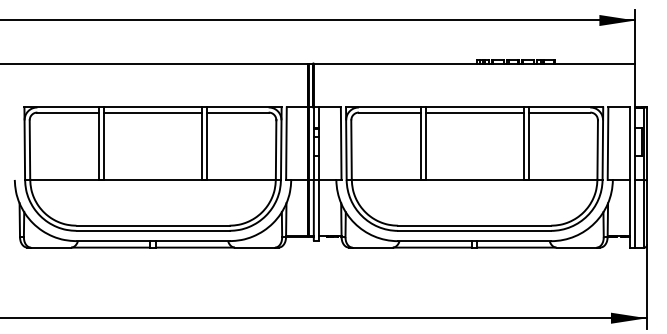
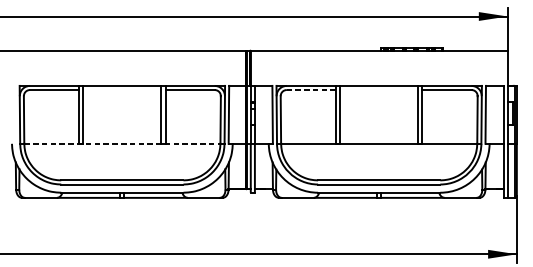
line: (152, 112) -> (121, 89), removed
line: (389, 112) -> (311, 89), solid -> dashed
line: (474, 112) -> (379, 89), removed
line: (153, 179) -> (122, 143), solid -> dashed

